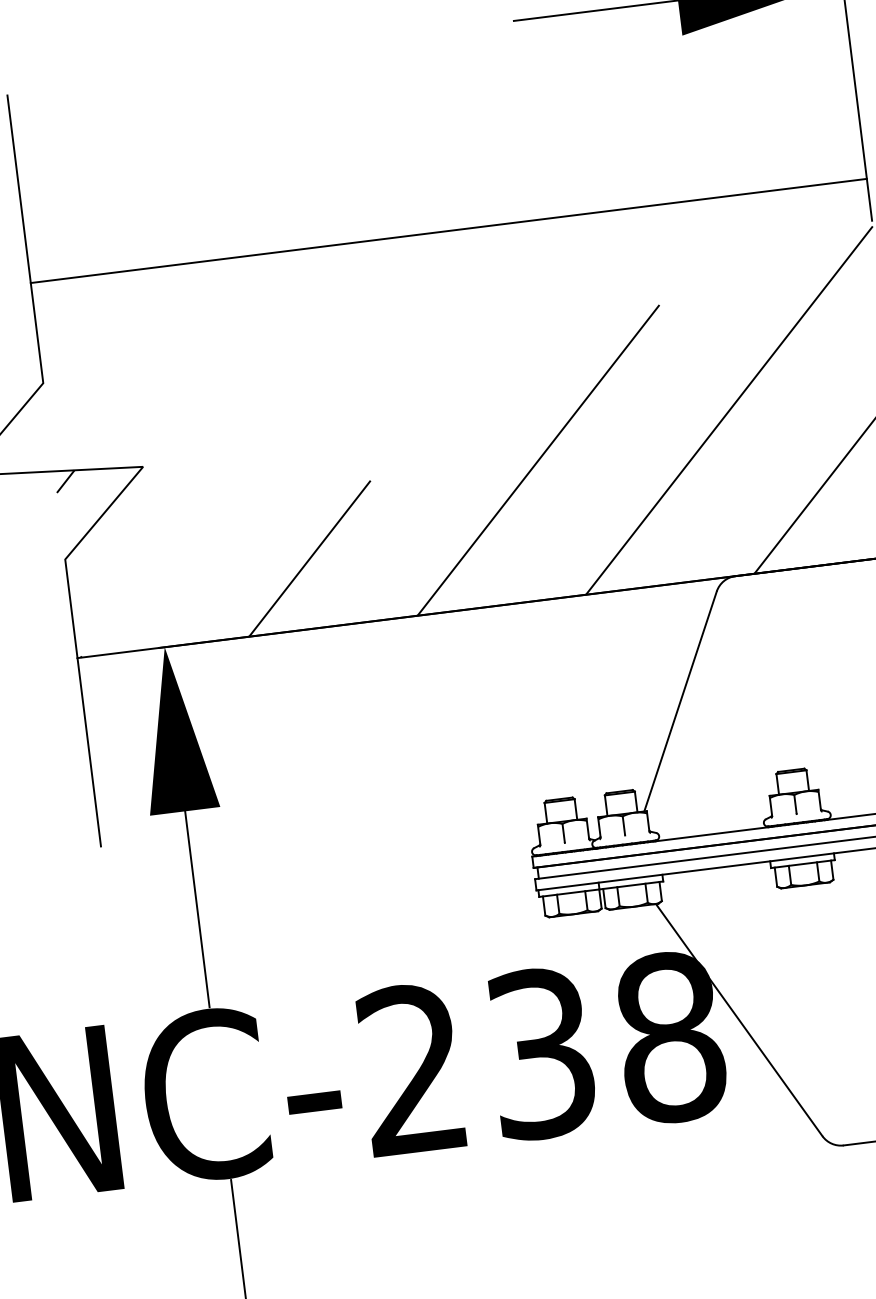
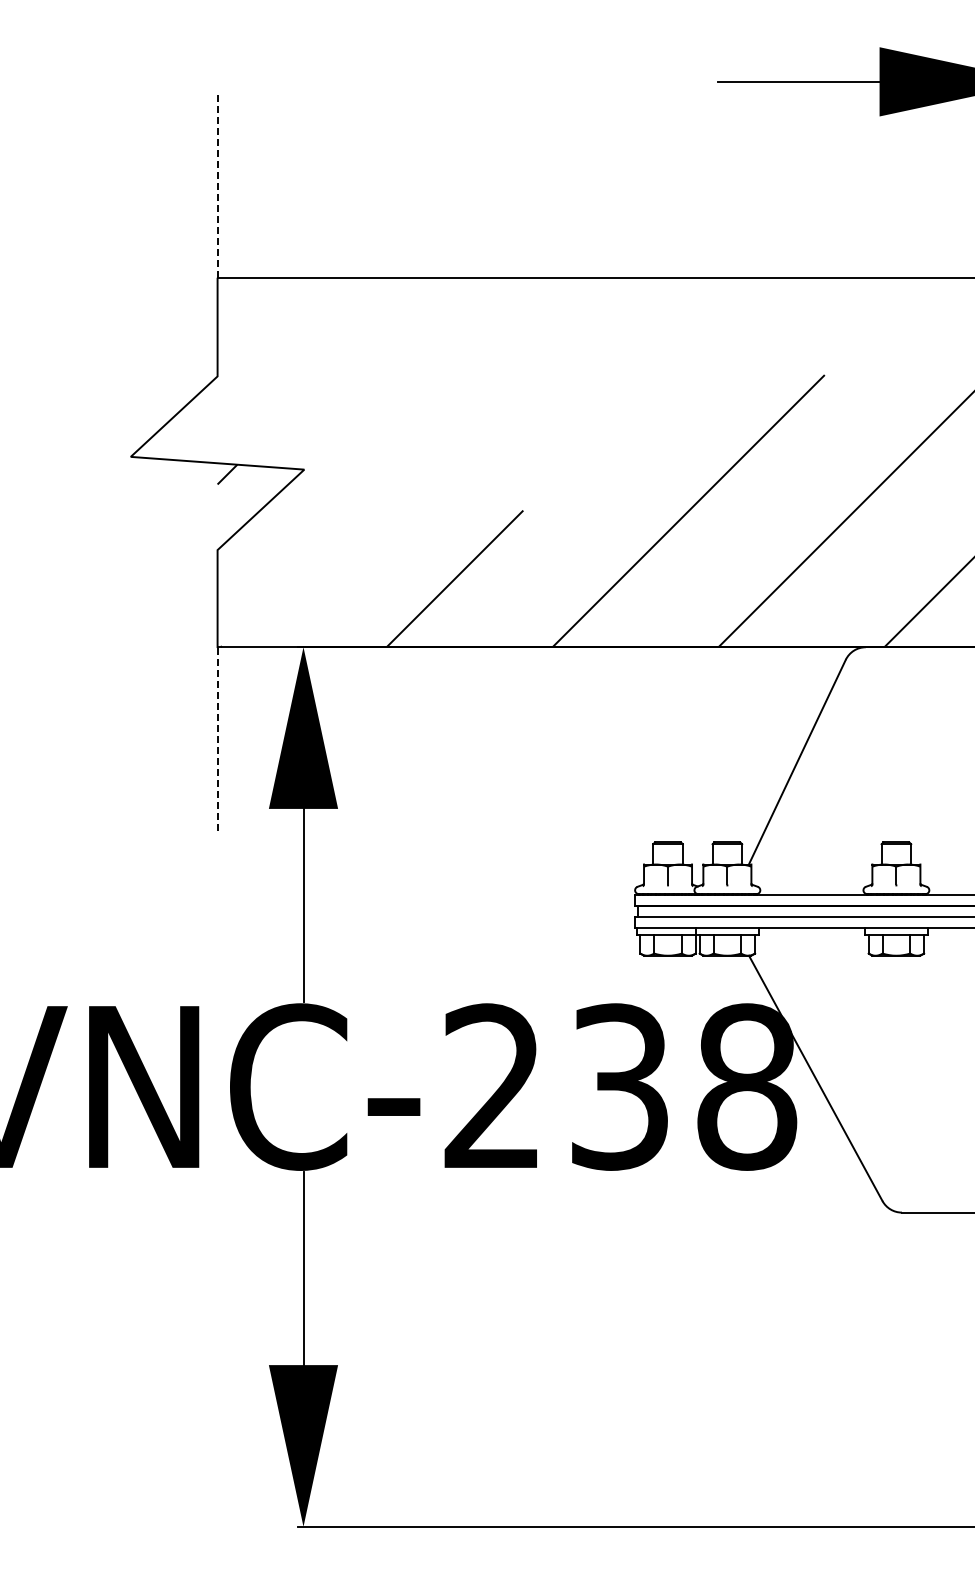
line: (18, 188) -> (217, 184), solid -> dashed
line: (89, 752) -> (217, 740), solid -> dashed

